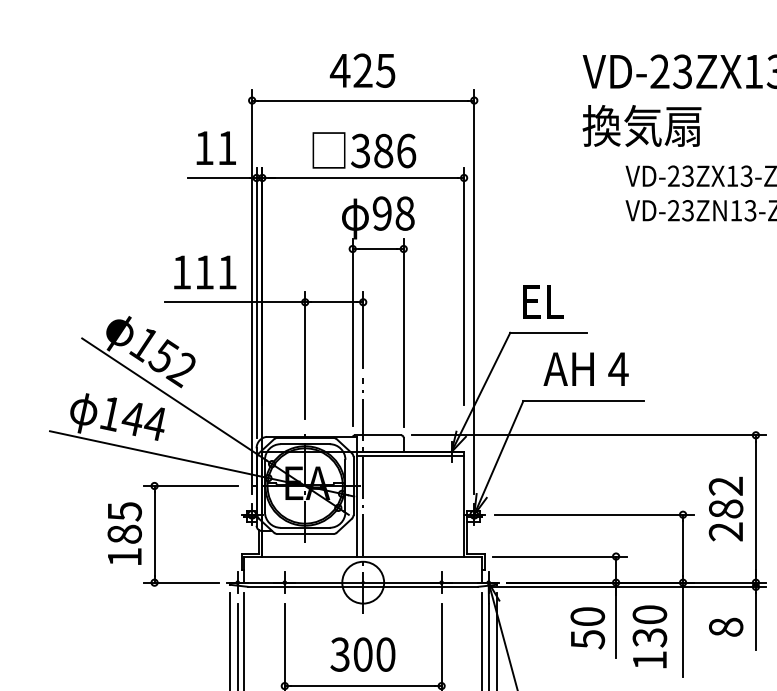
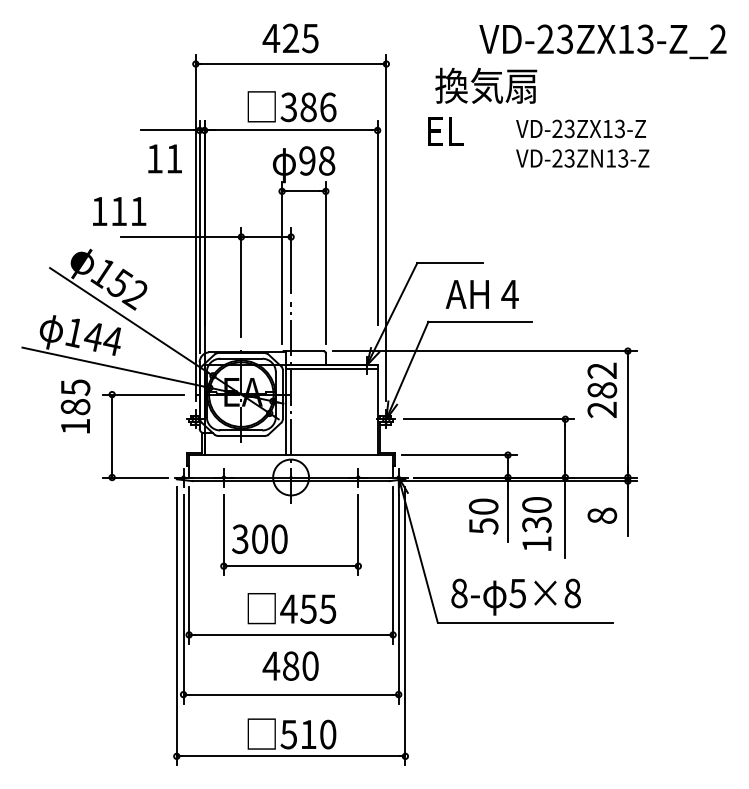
text: (642, 125) -> (486, 85), moved
text: (215, 147) -> (164, 158), moved
text: (205, 272) -> (119, 211), moved
text: (543, 301) -> (445, 131), moved
text: (726, 508) -> (602, 389), moved
text: (124, 533) -> (75, 406), moved
text: (362, 653) -> (259, 538), moved

